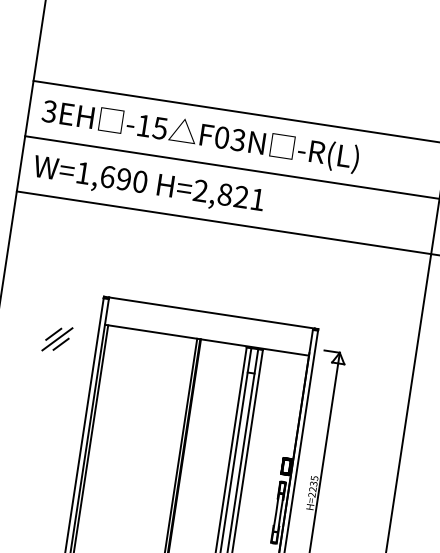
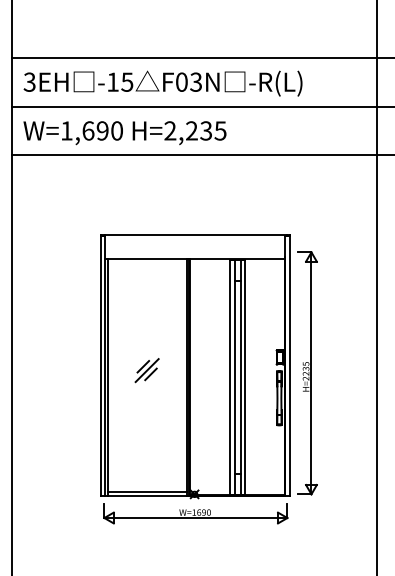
text: (241, 196) -> (206, 130), H=2,821 -> H=2,235
part: (56, 339) -> (146, 370), moved

